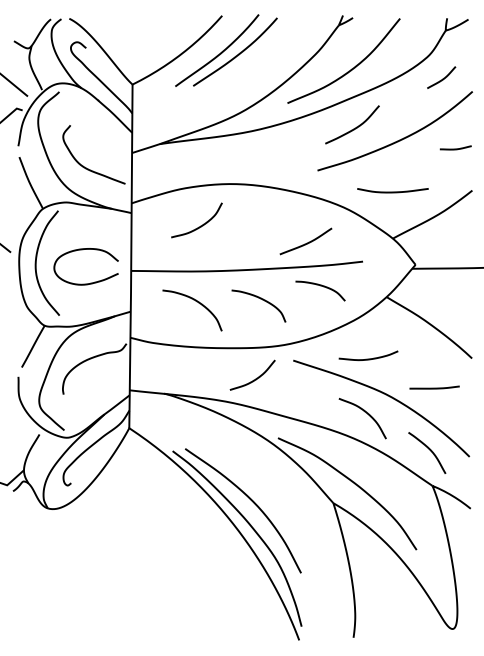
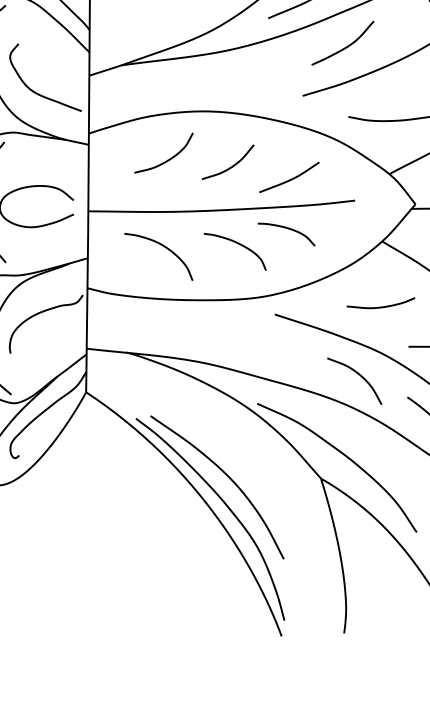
curve: (320, 286) -> (286, 229), moved
curve: (368, 358) -> (380, 306), moved
curve: (255, 378) -> (231, 165), moved

